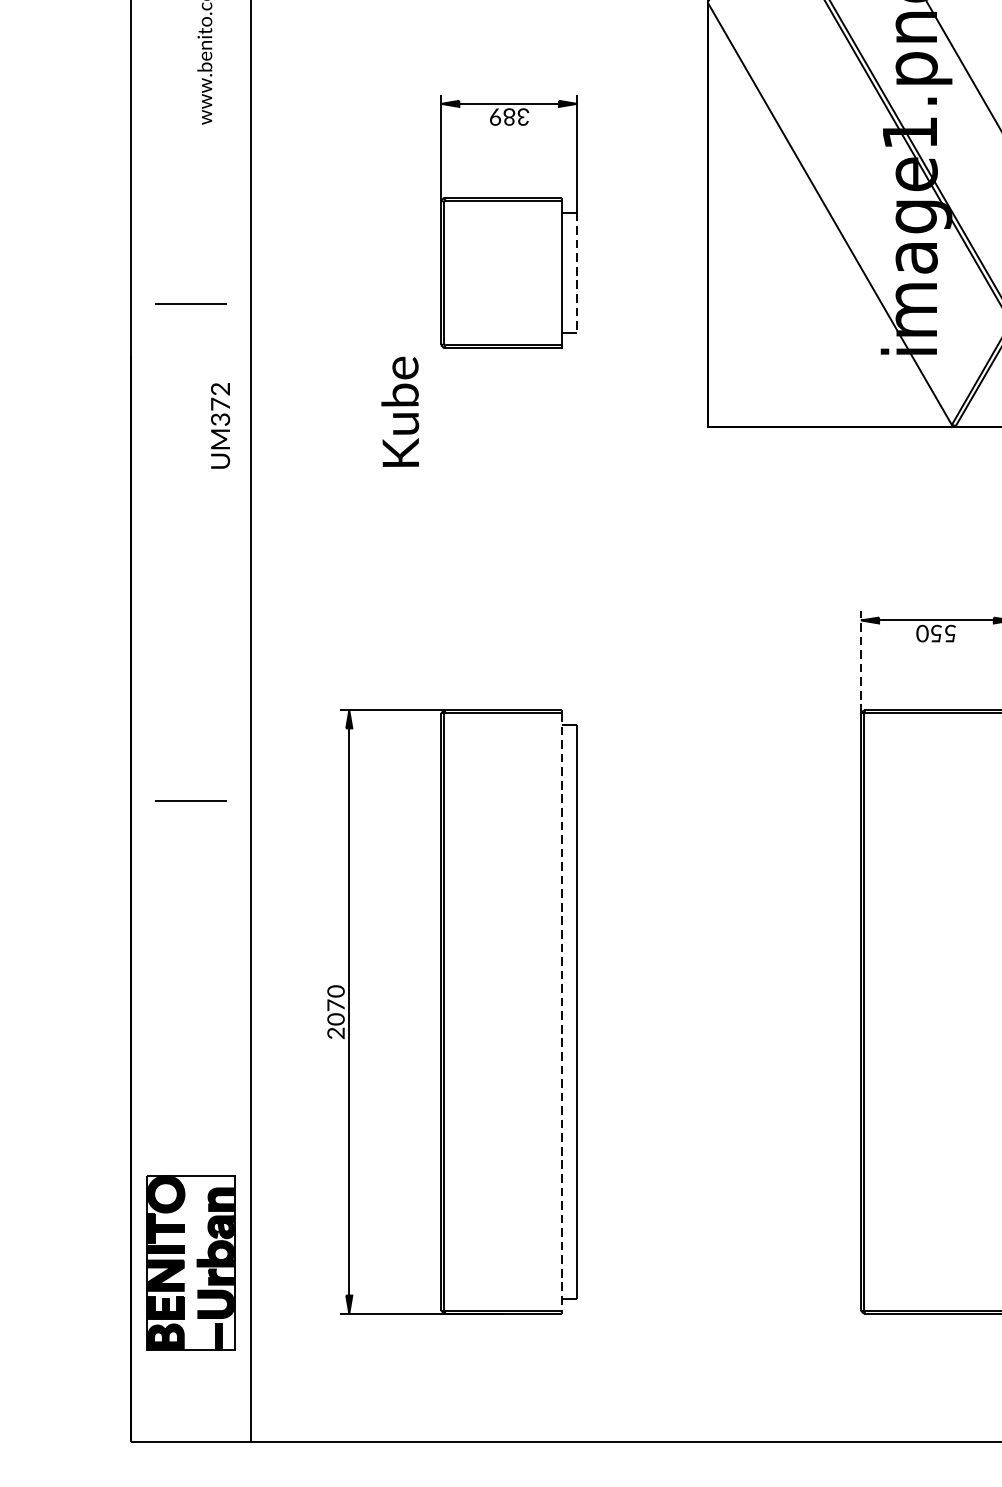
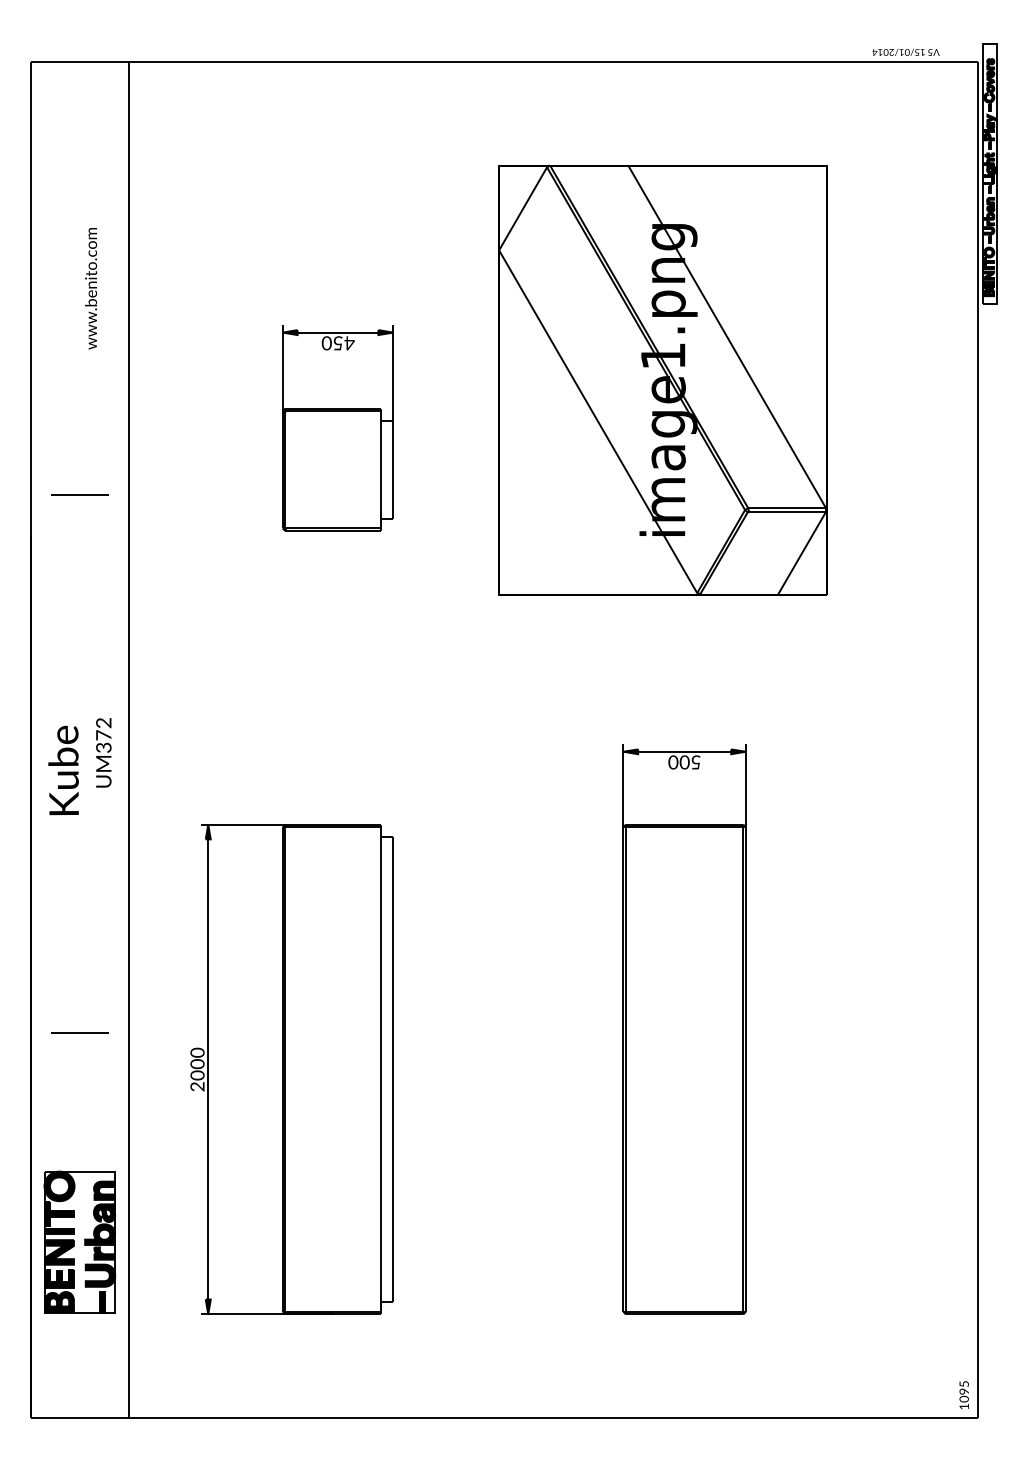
text: (508, 117) -> (337, 343), 389 -> 450
line: (577, 273) -> (393, 470), dashed -> solid
text: (400, 411) -> (63, 770), moved
text: (220, 425) -> (103, 752), moved
text: (936, 633) -> (684, 762), 550 -> 500
line: (861, 662) -> (623, 785), dashed -> solid
line: (190, 800) -> (79, 1032), moved
text: (336, 1005) -> (197, 1064), 2070 -> 2000
line: (561, 1012) -> (380, 1069), dashed -> solid
part: (190, 1262) -> (79, 1241), moved

